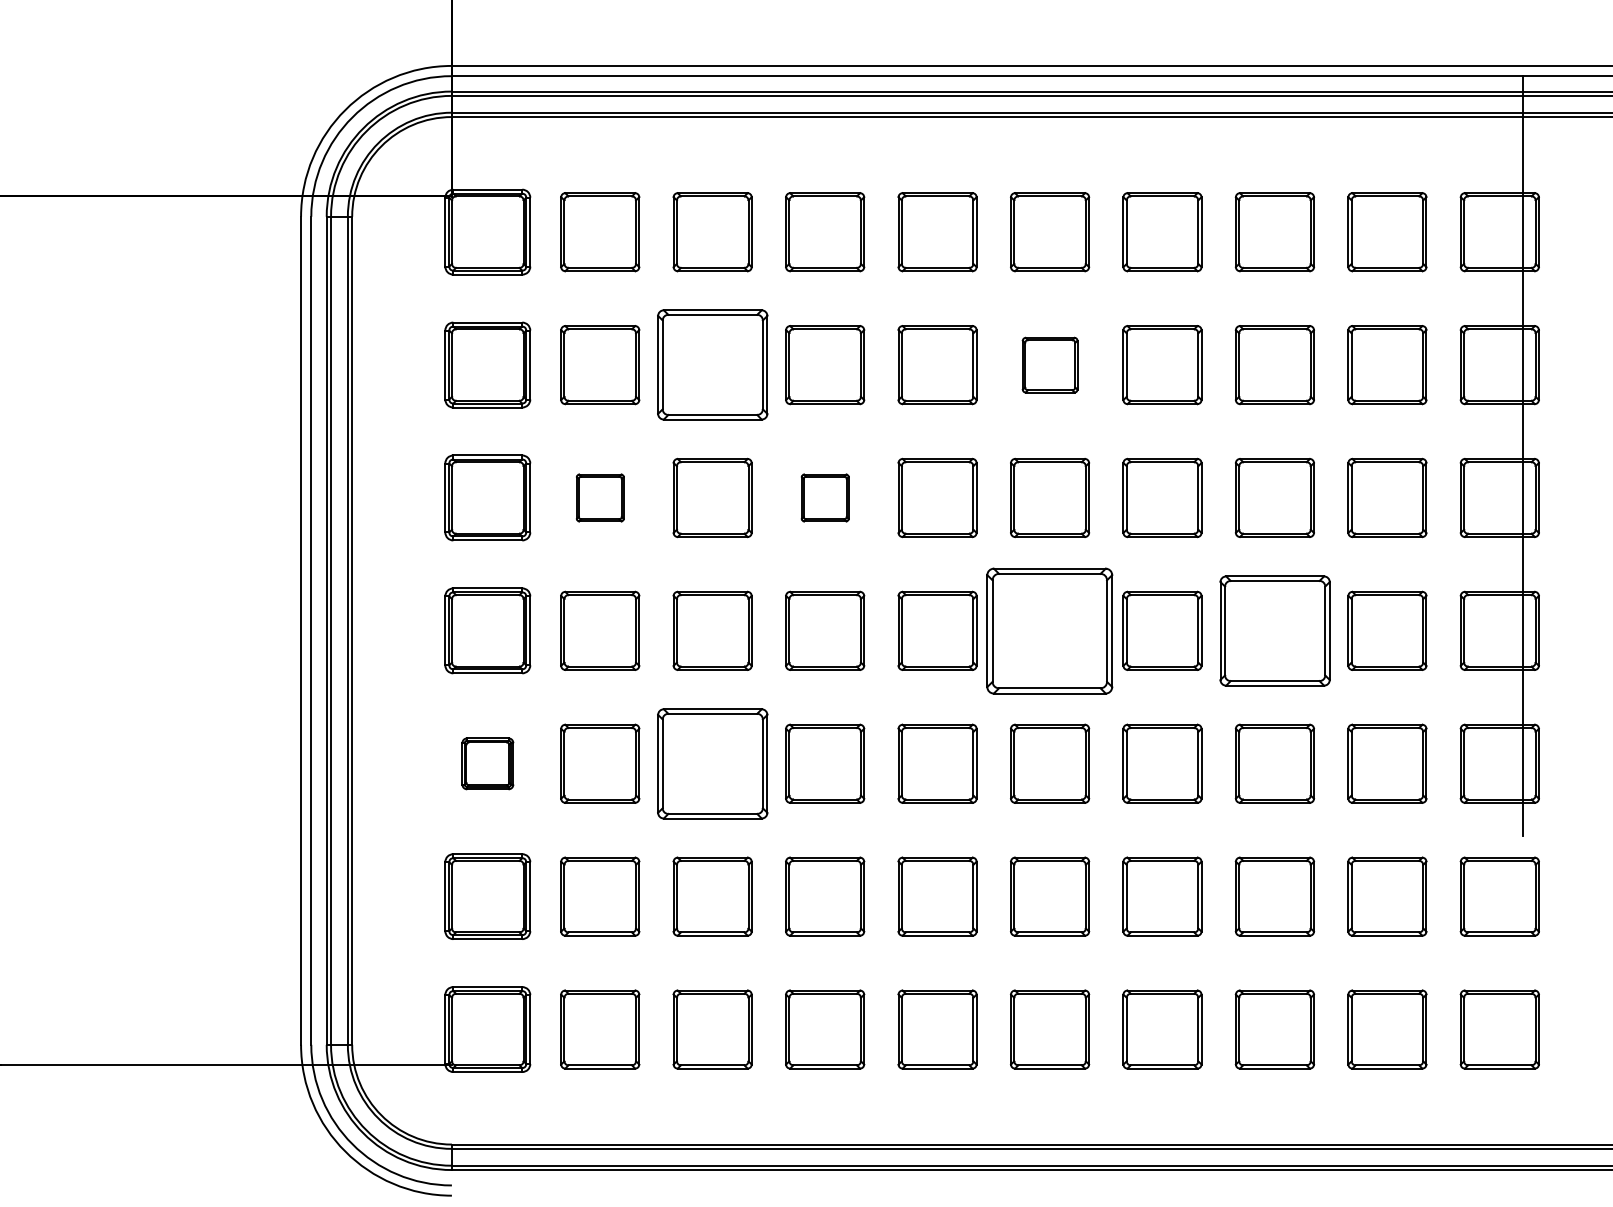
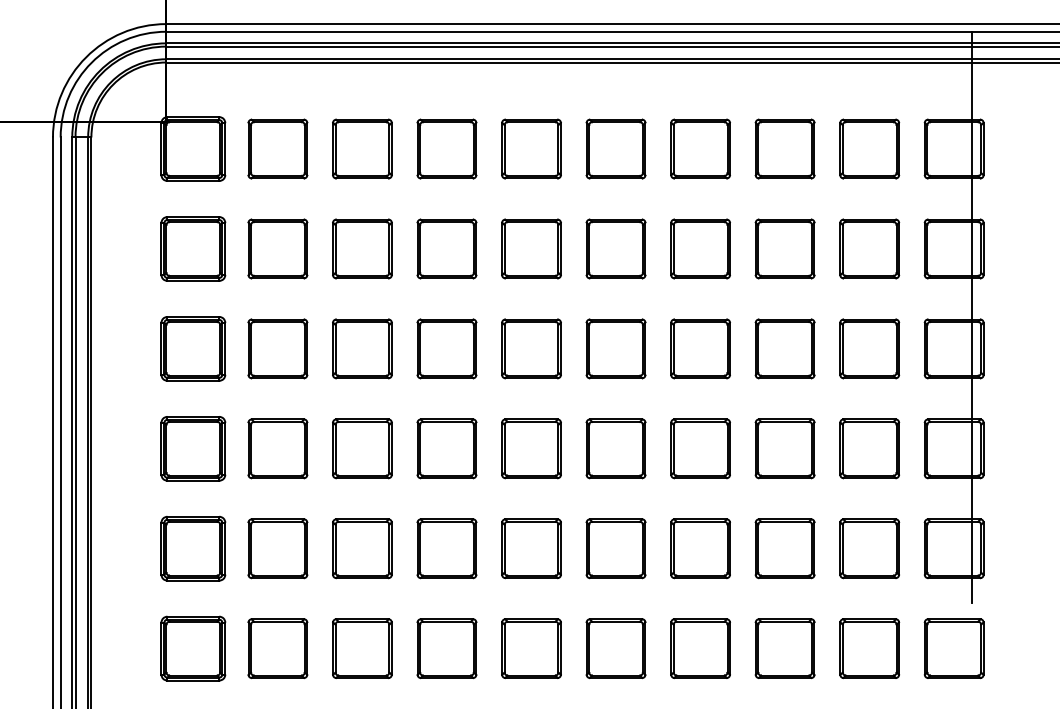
part: (712, 365) -> (362, 249), size x0.71
part: (1050, 365) -> (616, 249), size x1.43
part: (600, 497) -> (278, 348), size x1.67
part: (825, 497) -> (447, 348), size x1.67
part: (1050, 630) -> (616, 448), size x0.62
part: (1274, 630) -> (784, 448), size x0.71
part: (487, 763) -> (193, 548), size x1.67
part: (712, 763) -> (362, 548), size x0.71

